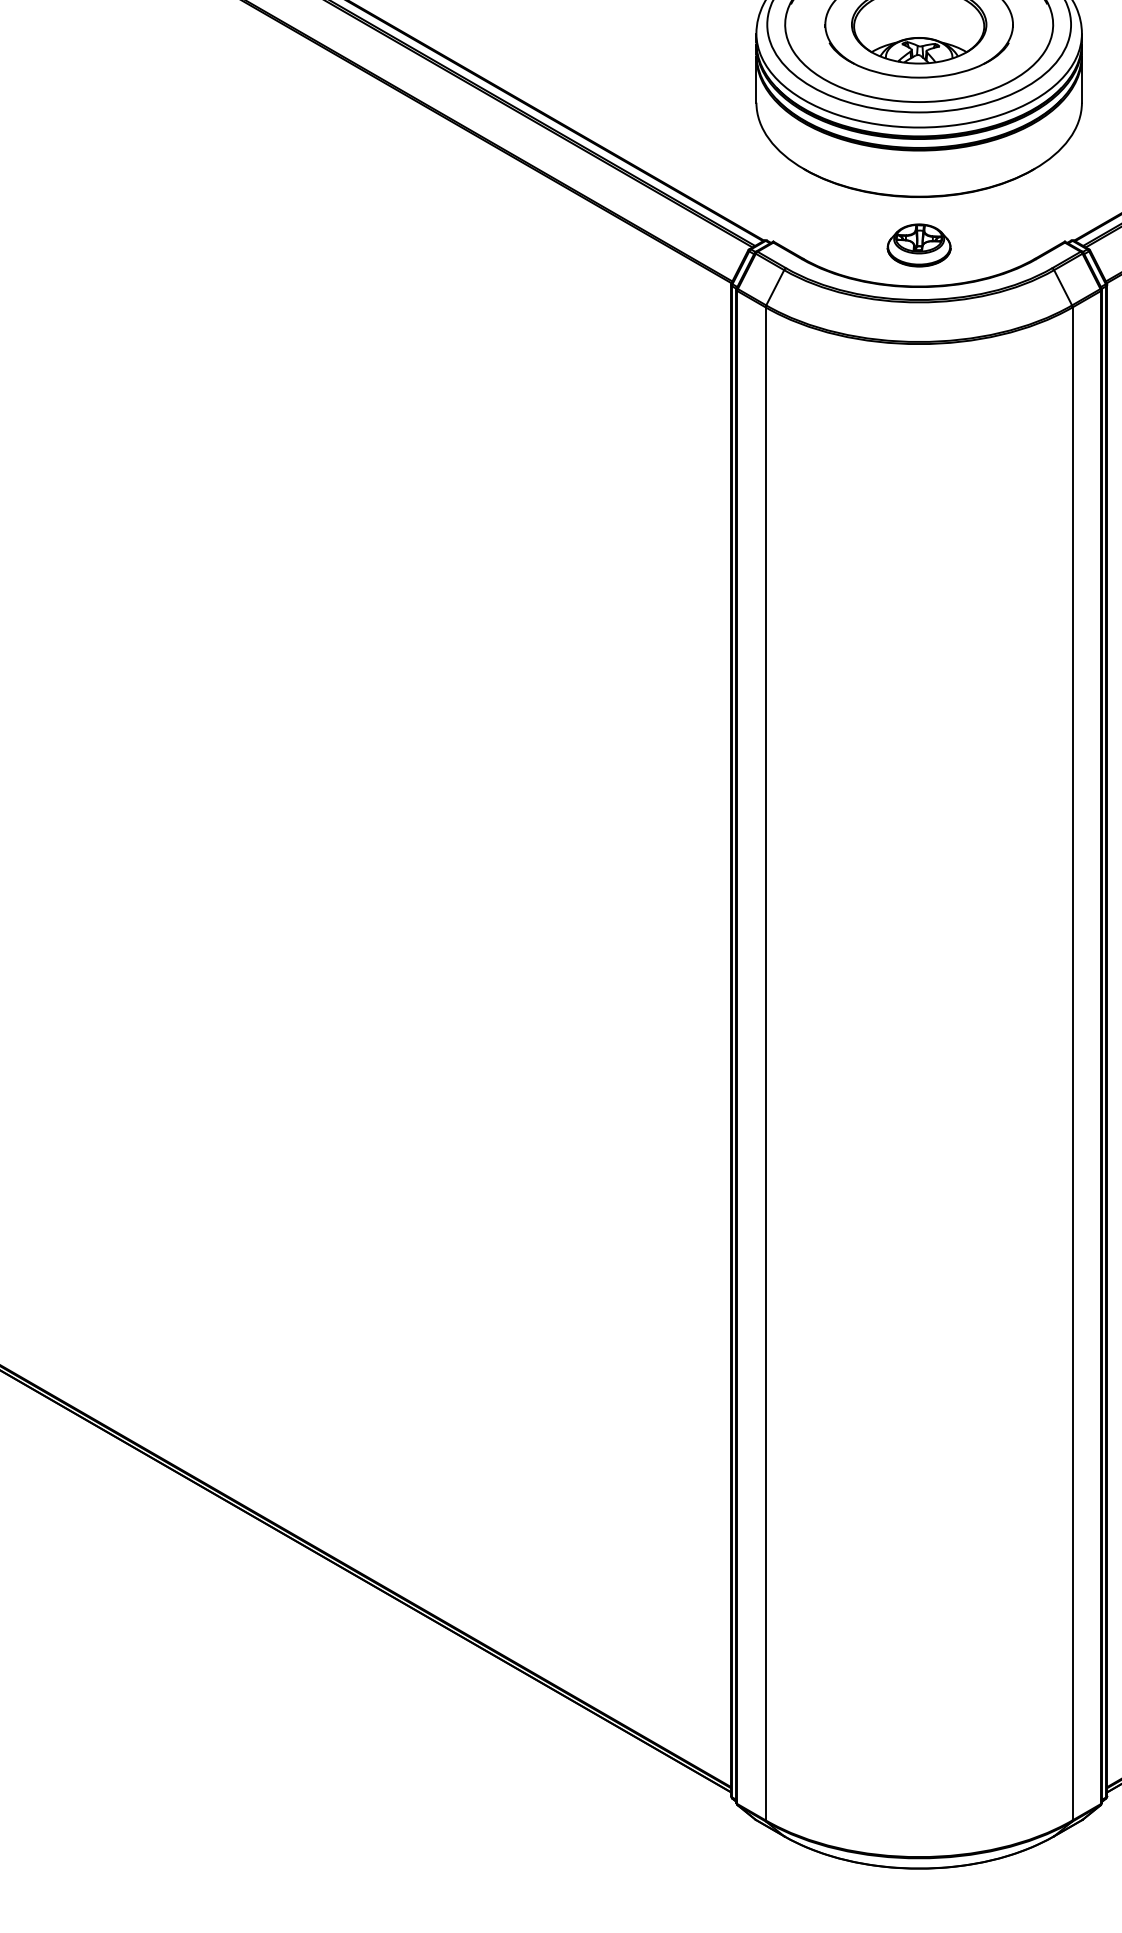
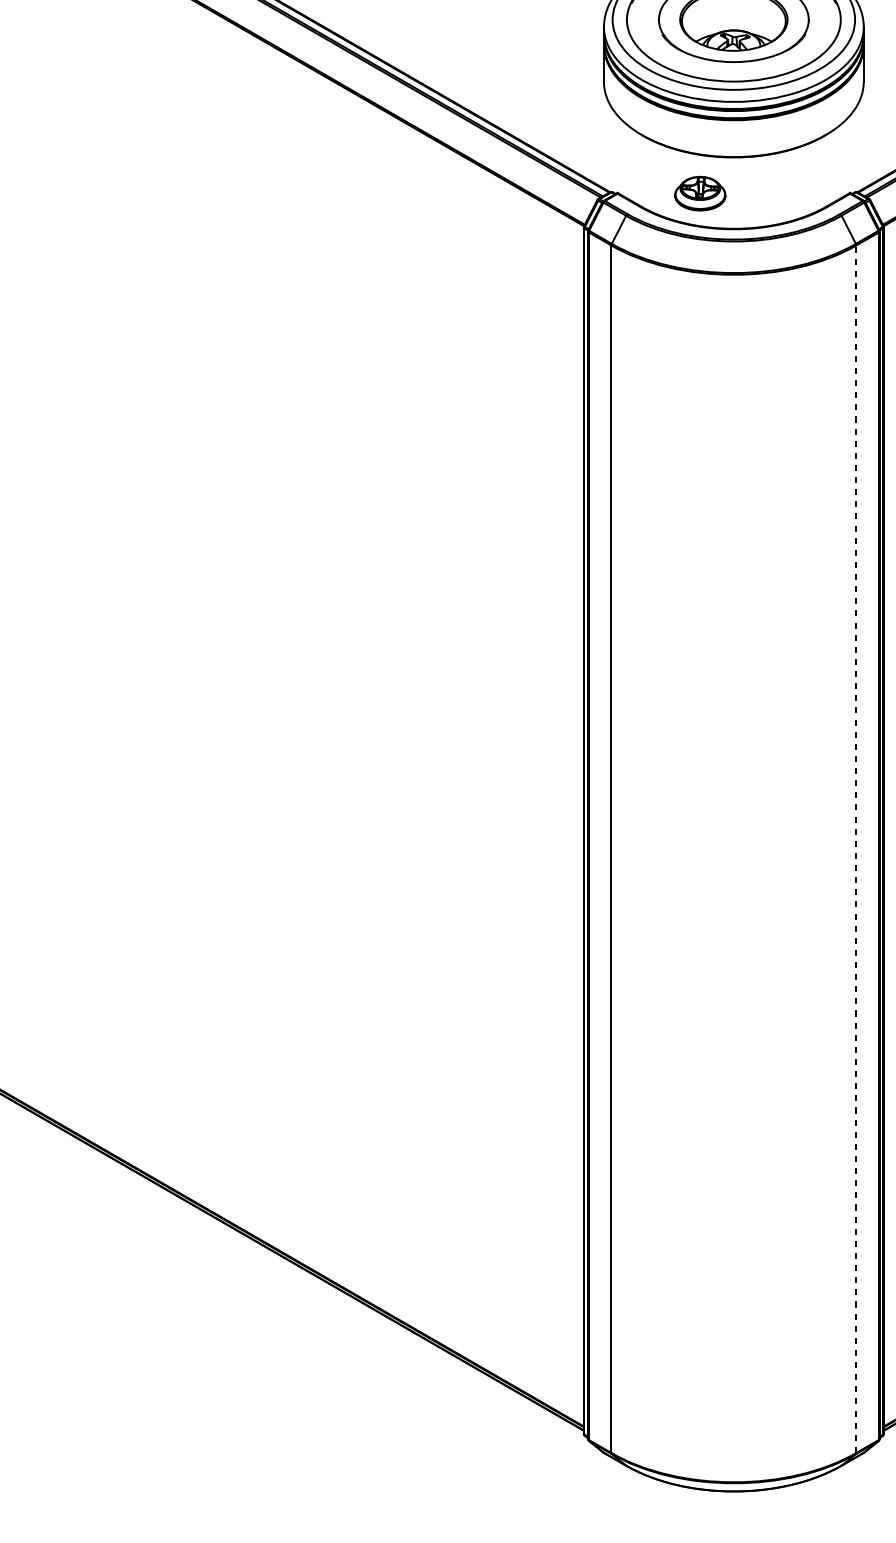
part: (918, 245) -> (699, 193), moved
line: (1072, 1063) -> (856, 848), solid -> dashed

